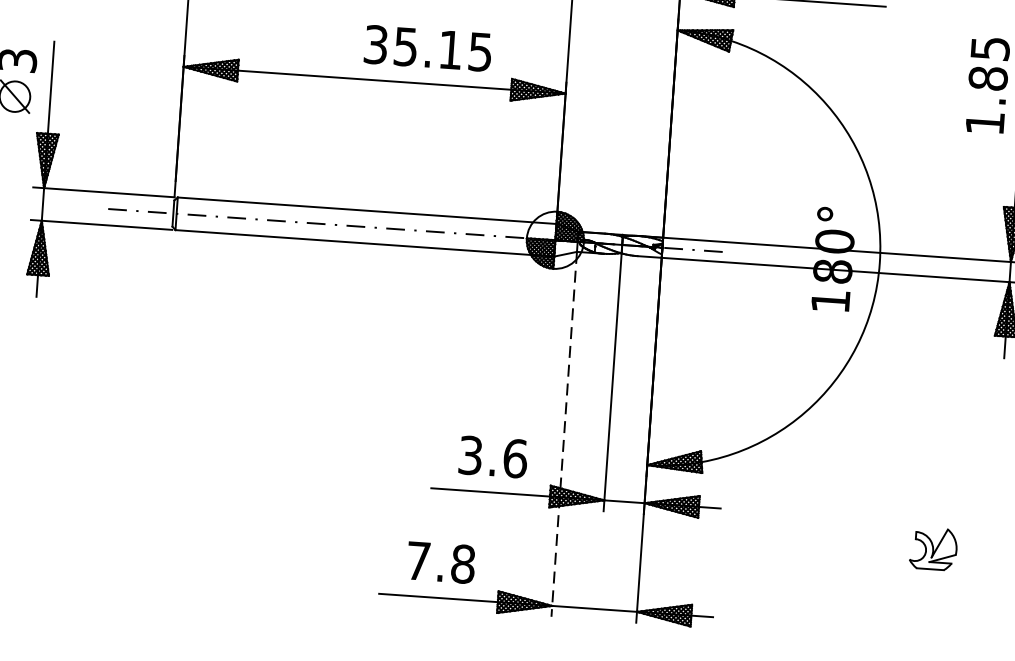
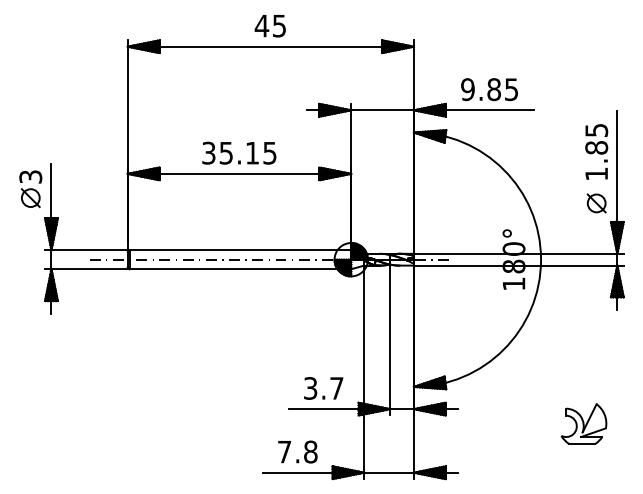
text: (428, 47) -> (239, 152), moved
part: (981, 173) -> (596, 203), added
line: (564, 434) -> (364, 372), dashed -> solid
text: (514, 458) -> (336, 388), 3.6 -> 3.7
part: (932, 548) -> (583, 423), size x1.67

